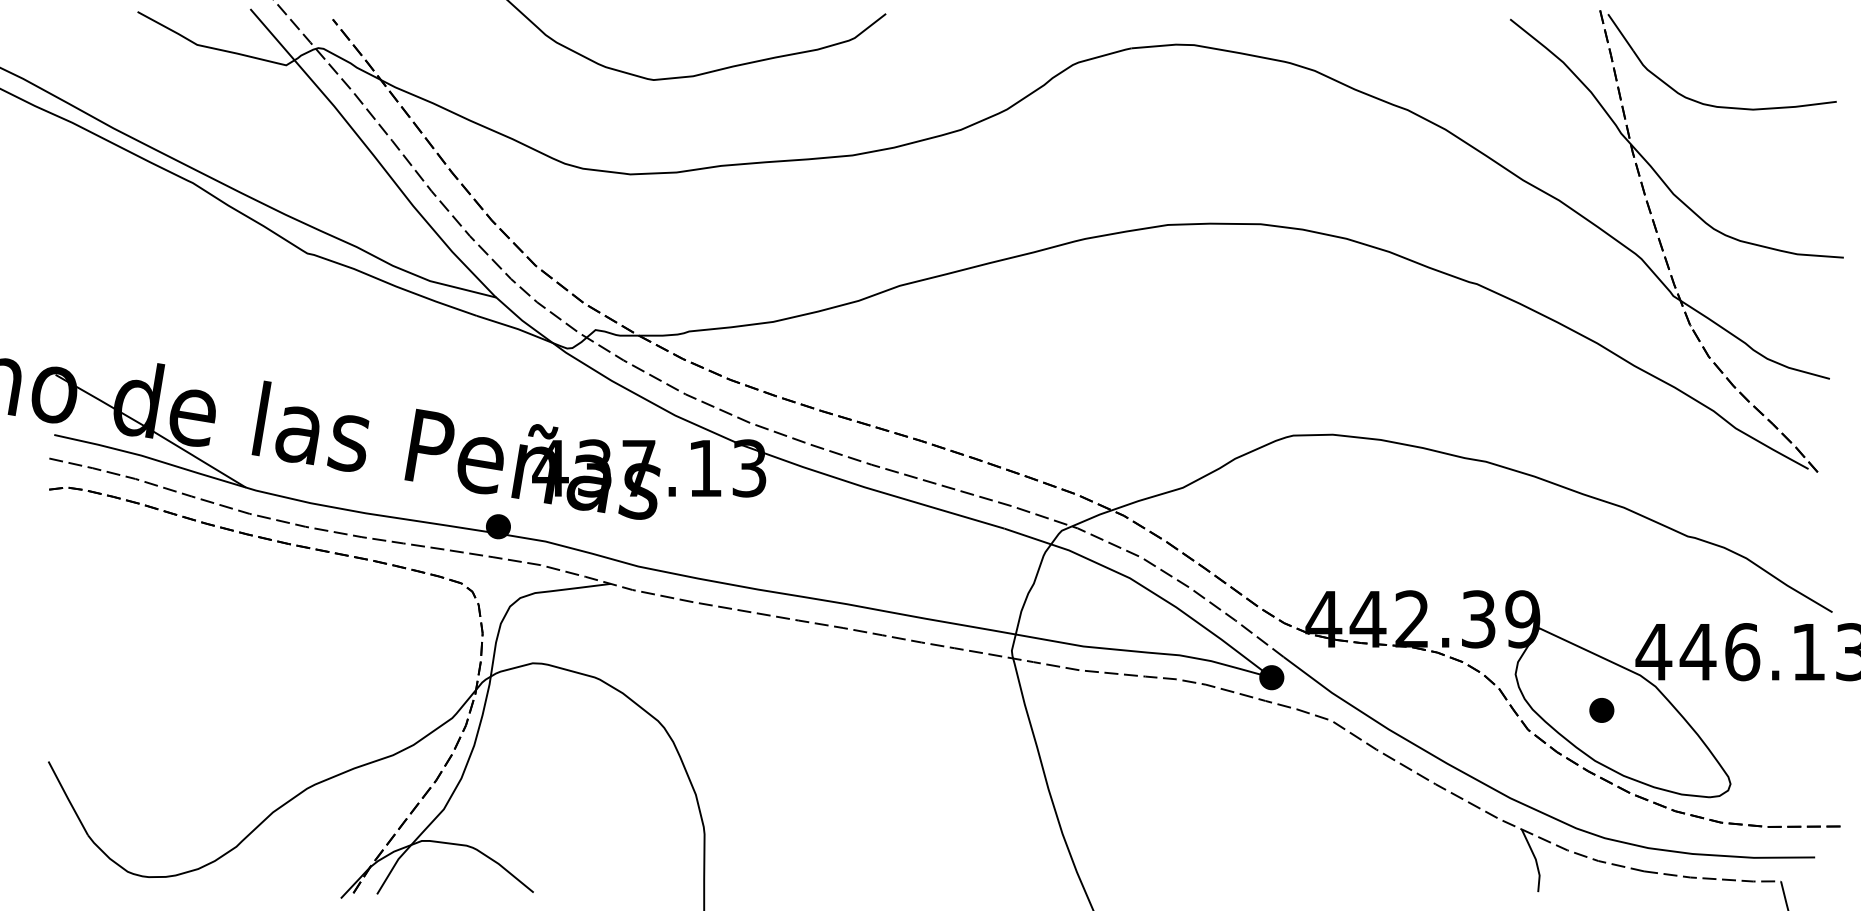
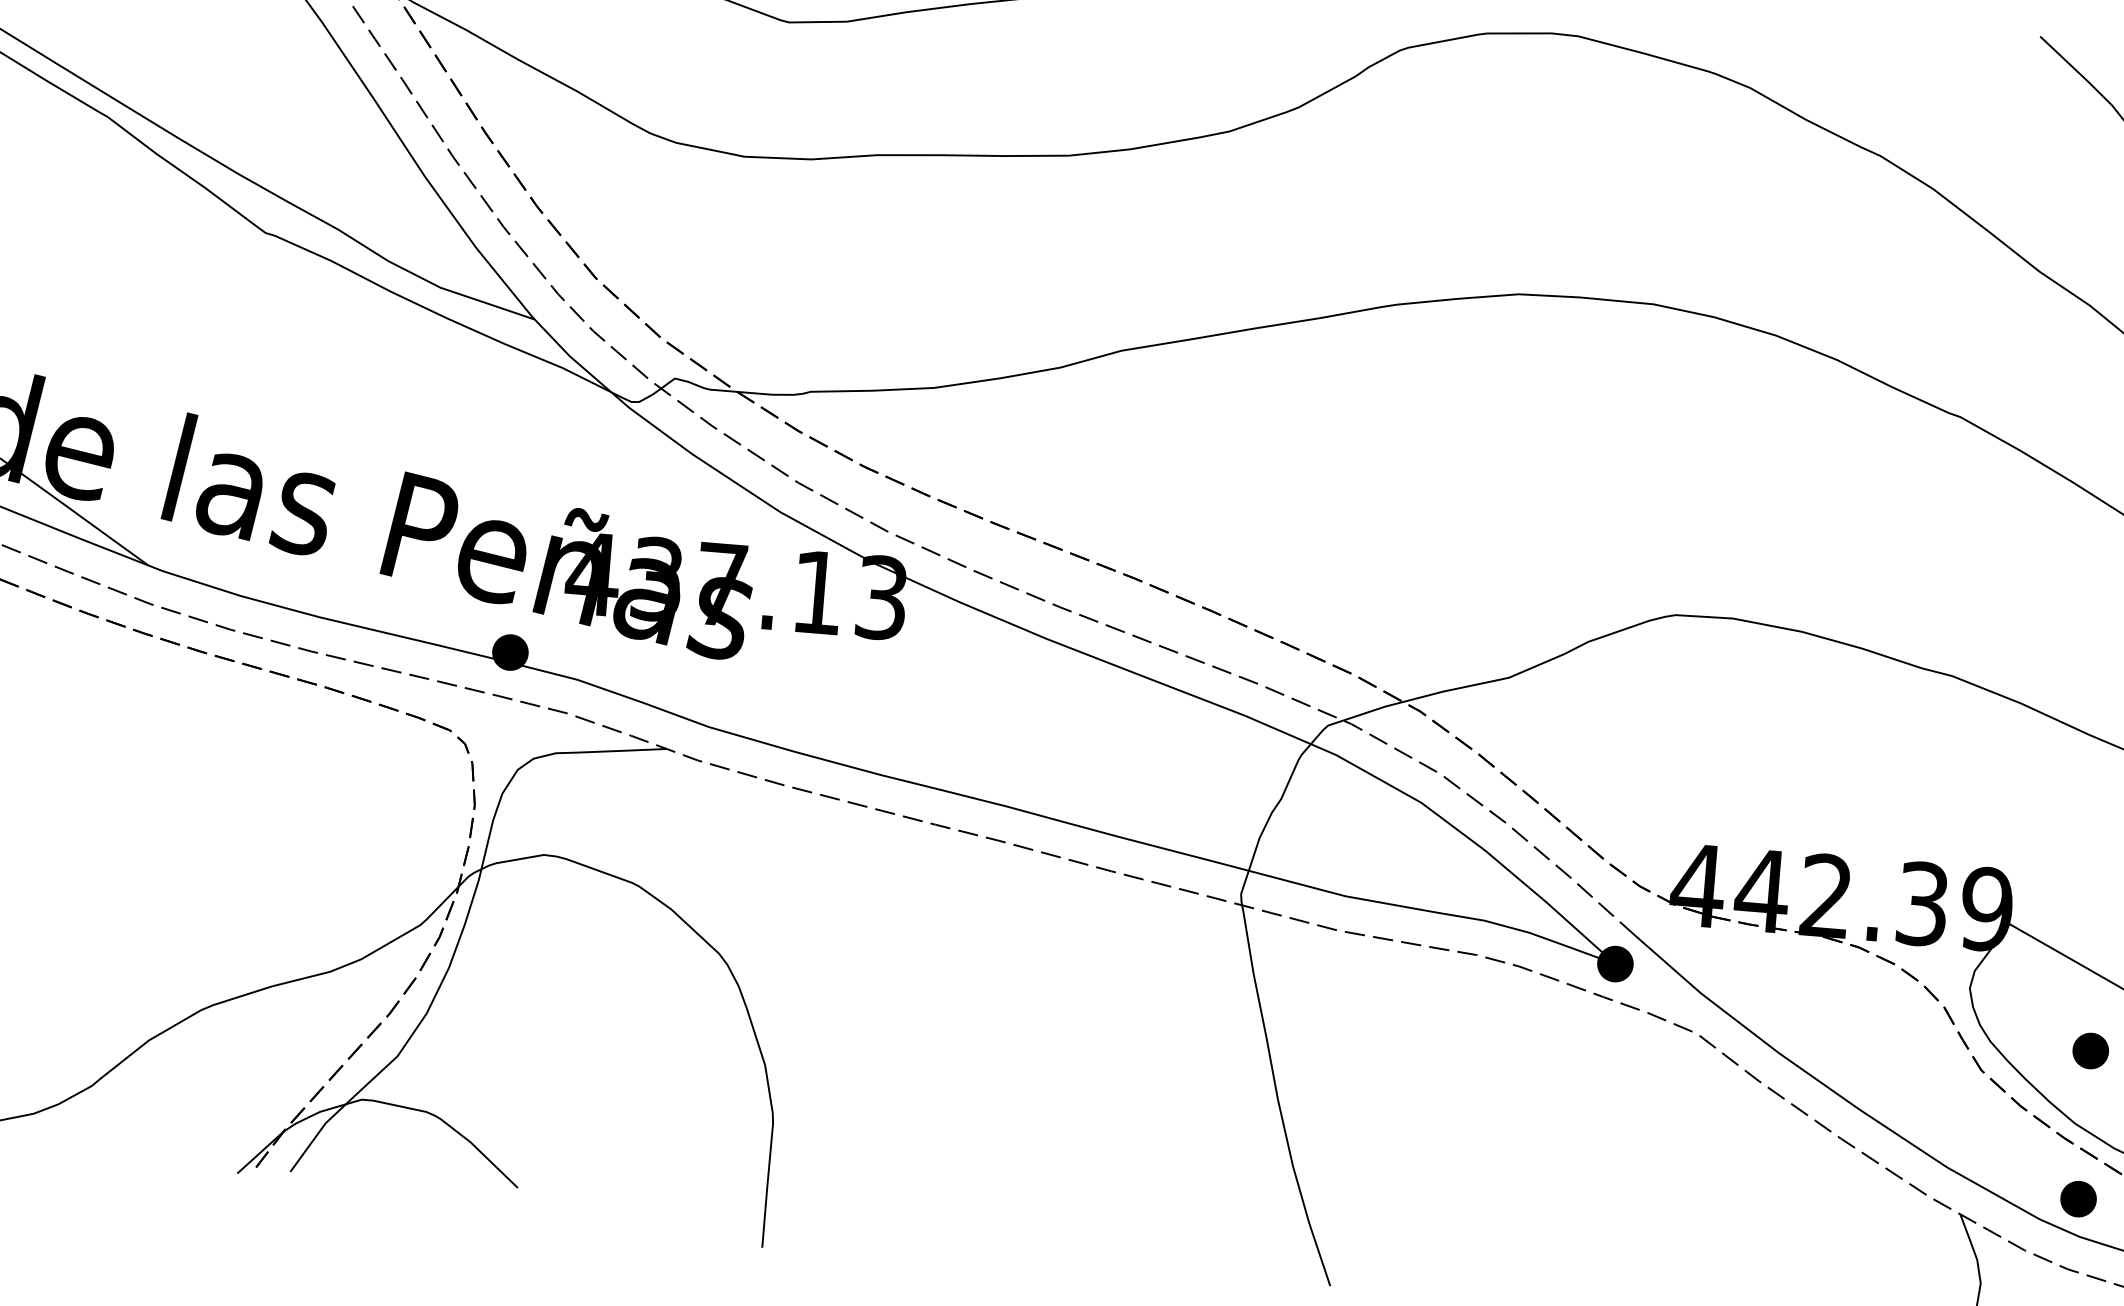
part: (1601, 812) -> (2078, 1199), added

